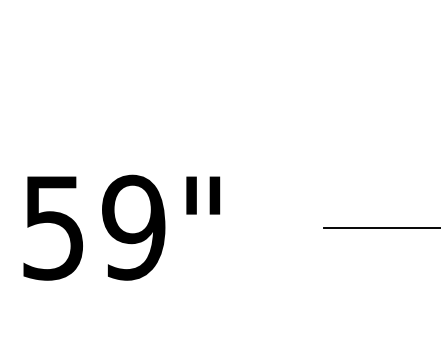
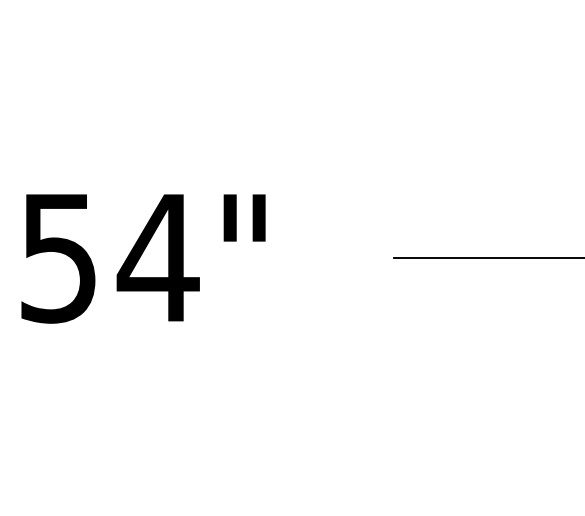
text: (133, 227) -> (157, 257), 59" -> 54"

